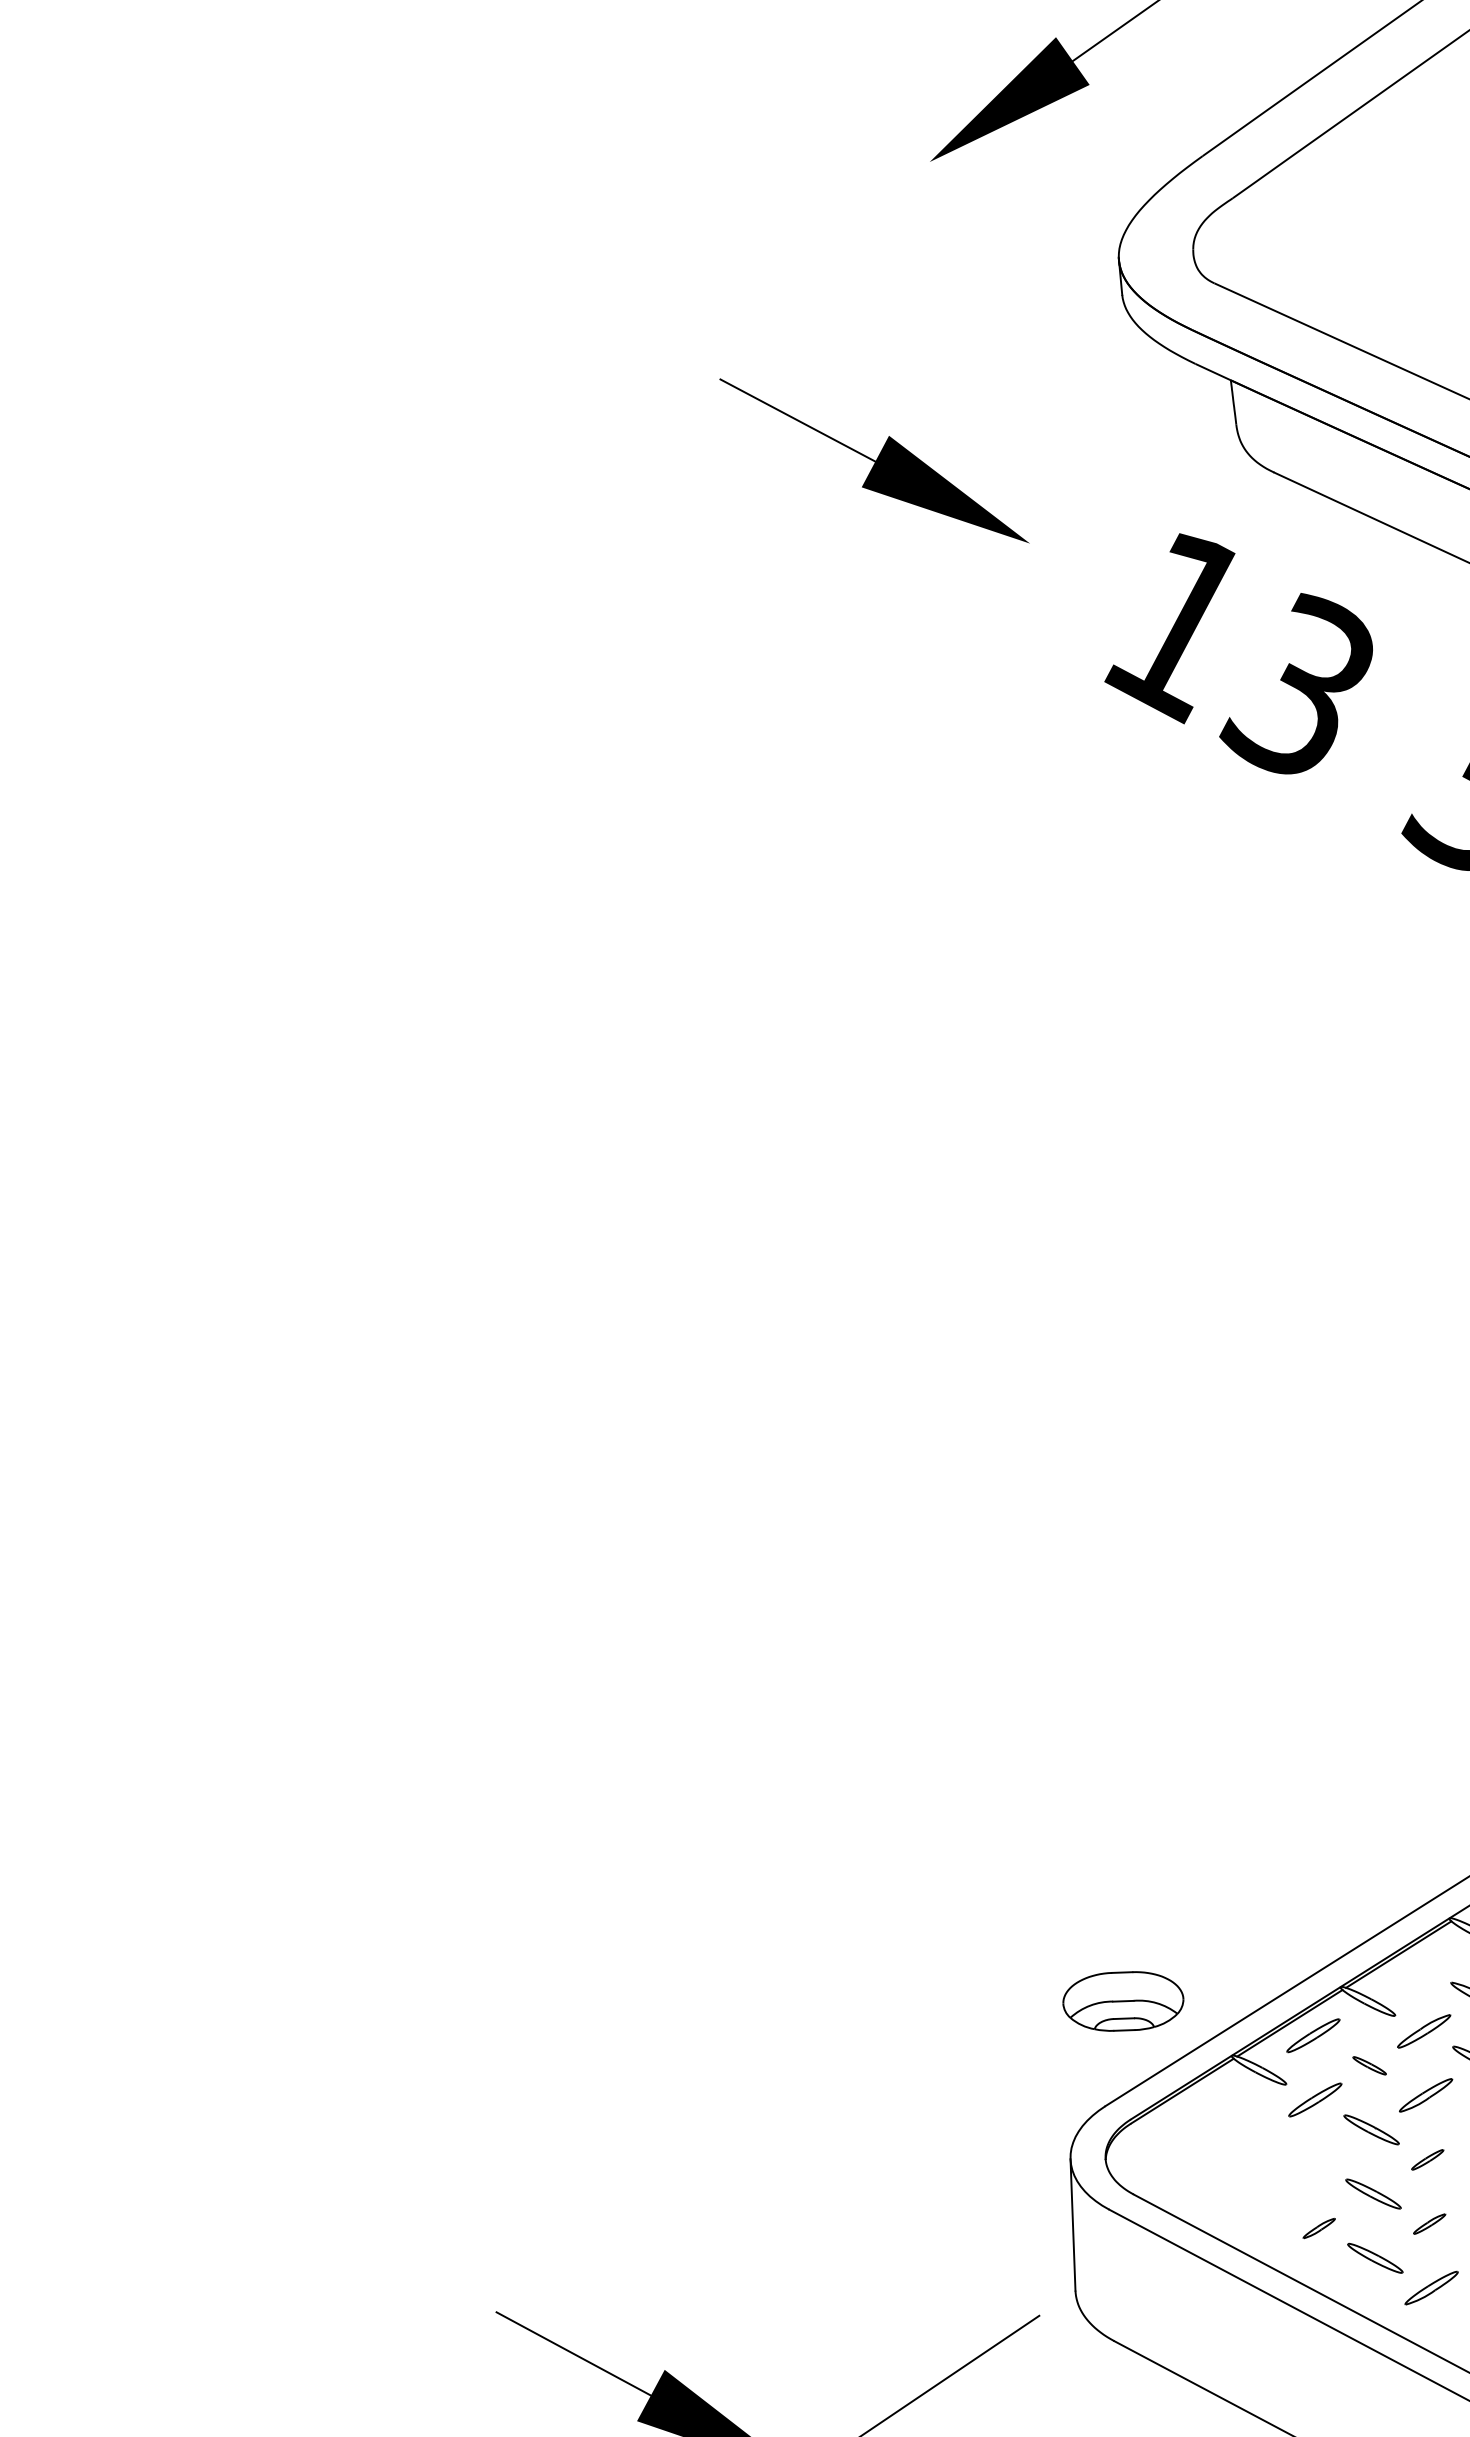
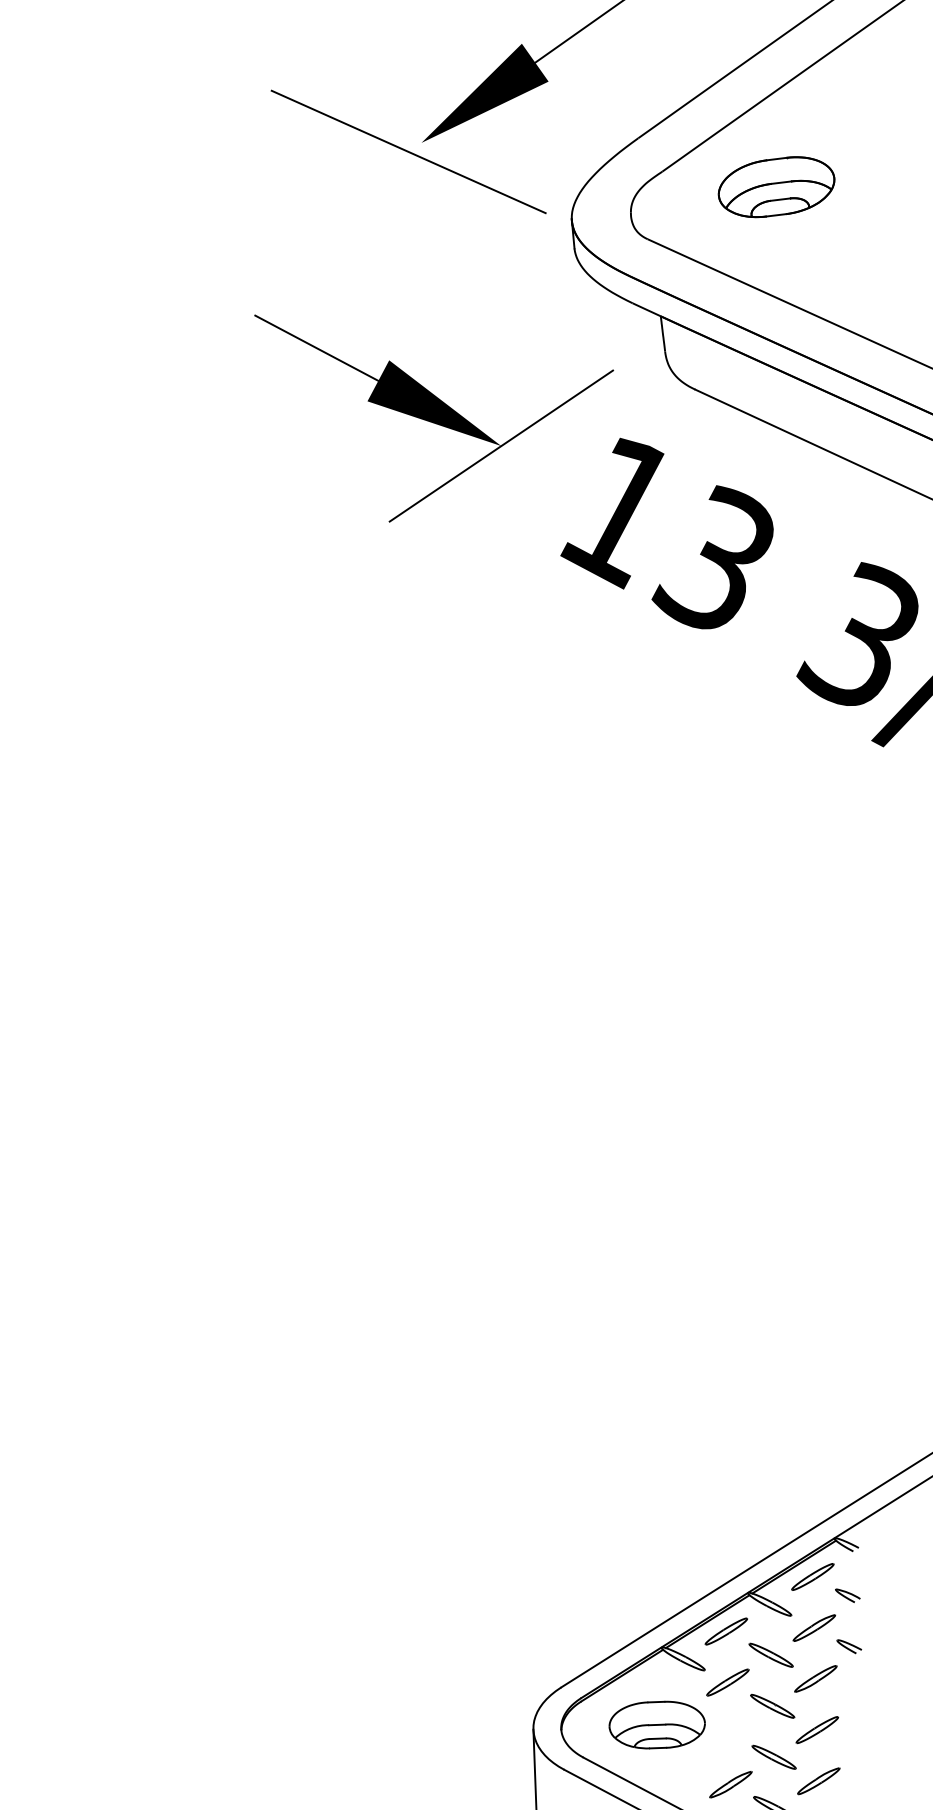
line: (913, 173) -> (408, 151), added
part: (1376, 217) -> (776, 186), added
line: (1029, 543) -> (500, 445), added
part: (1422, 1966) -> (813, 1576), added
part: (1123, 2001) -> (657, 1725), moved
part: (1369, 2065) -> (770, 1655), size x1.67
part: (1427, 2159) -> (817, 1729), size x1.67
part: (1429, 2223) -> (818, 1780), size x1.67
part: (1319, 2228) -> (731, 1784), size x1.67

